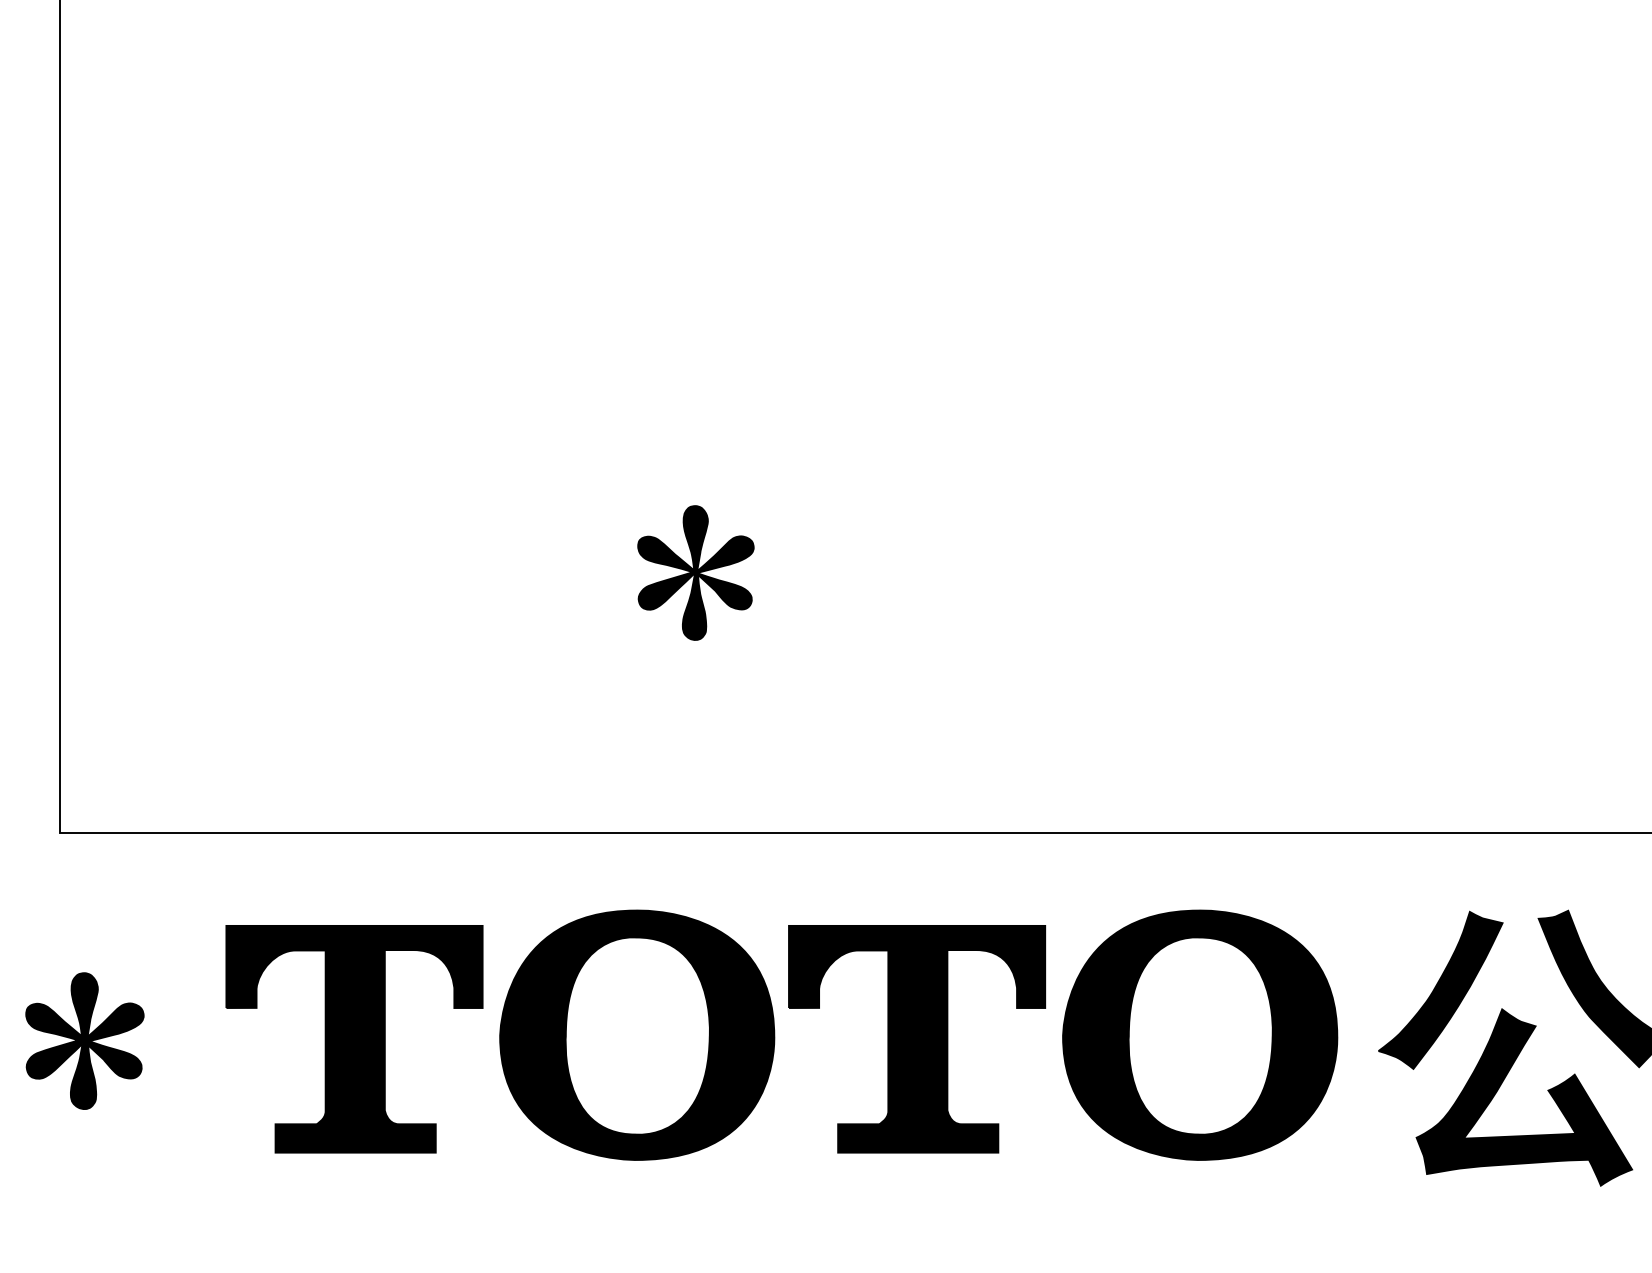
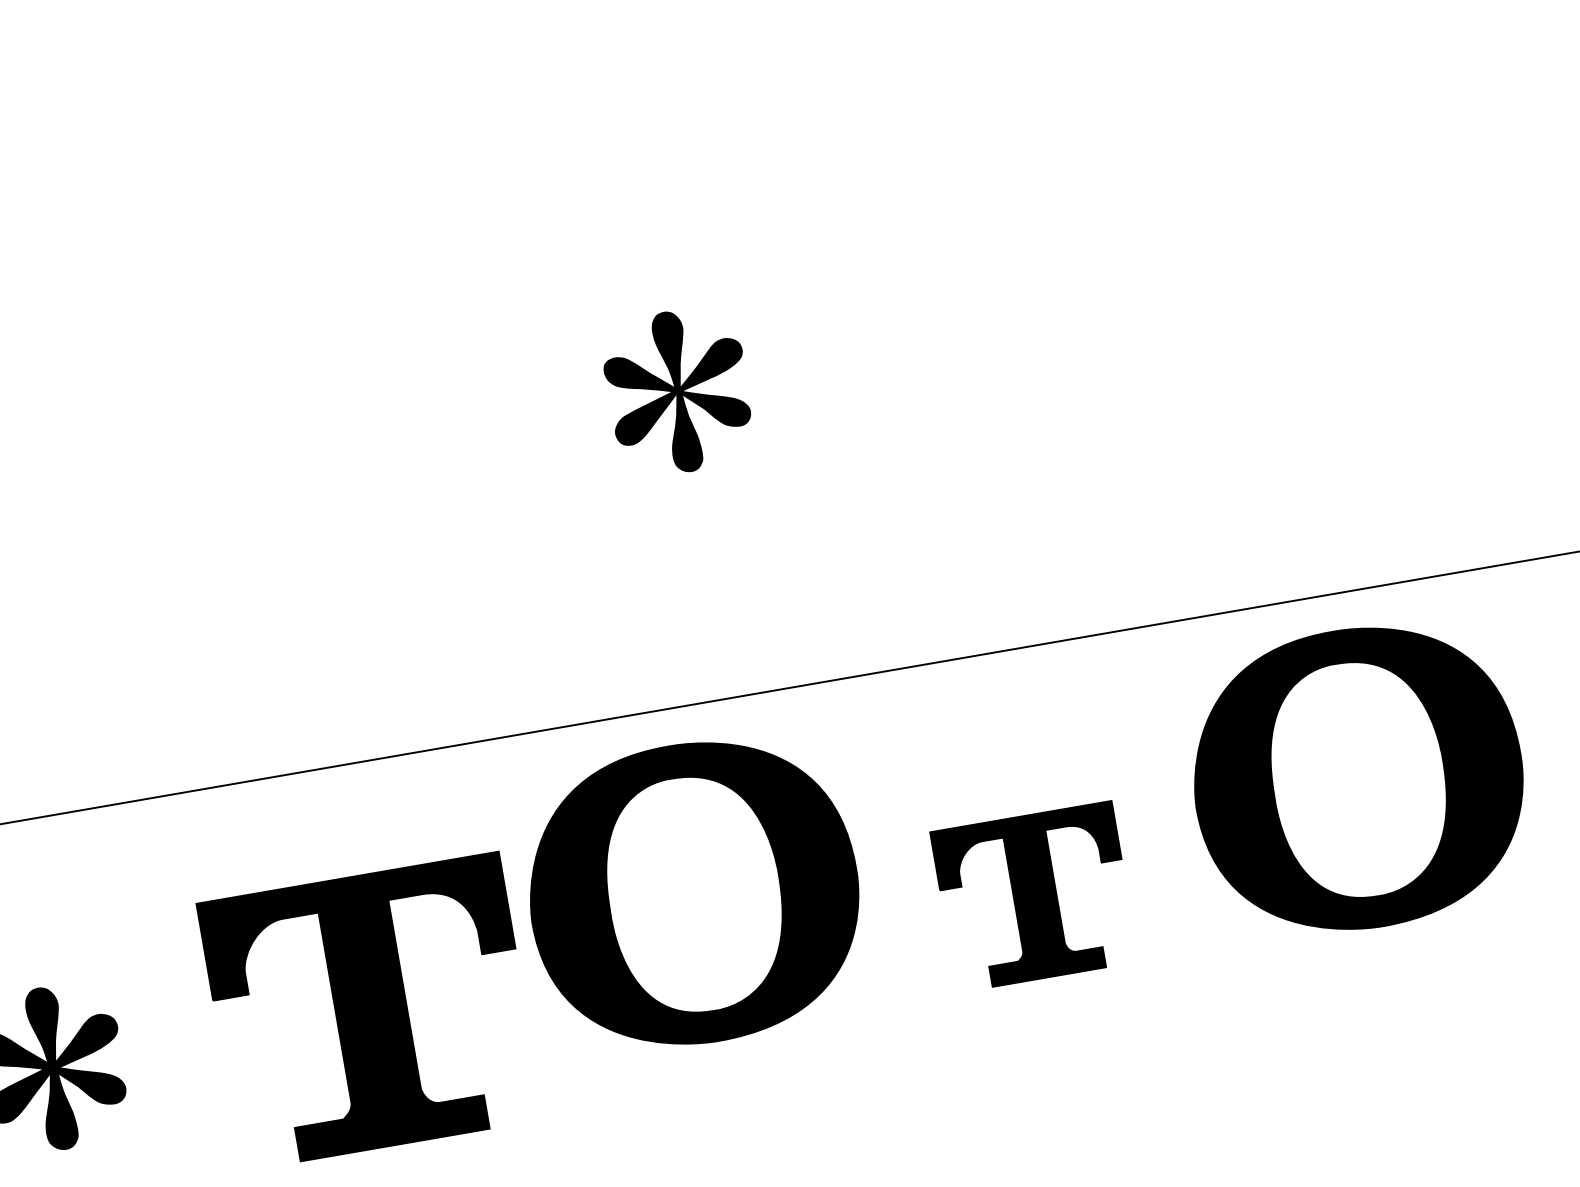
part: (637, 1034) -> (694, 892), moved
part: (1200, 1034) -> (1358, 777), moved
part: (917, 1039) -> (1035, 897), size x0.6

